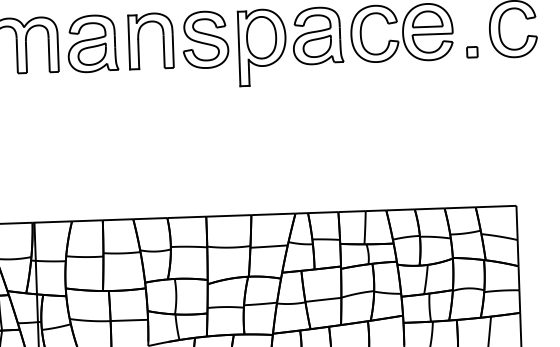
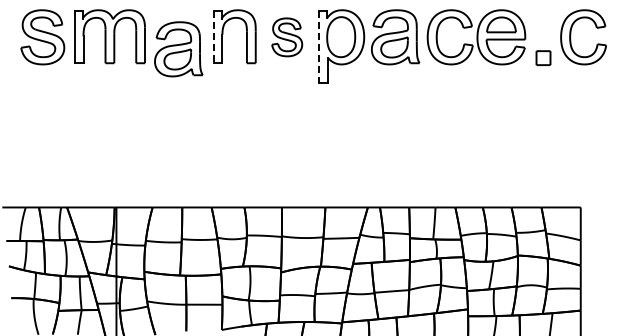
part: (204, 40) -> (286, 37), size x0.7
line: (129, 42) -> (213, 37), solid -> dashed
part: (92, 43) -> (178, 49), moved
line: (239, 49) -> (319, 47), solid -> dashed
part: (472, 52) -> (543, 58), size x1.4

